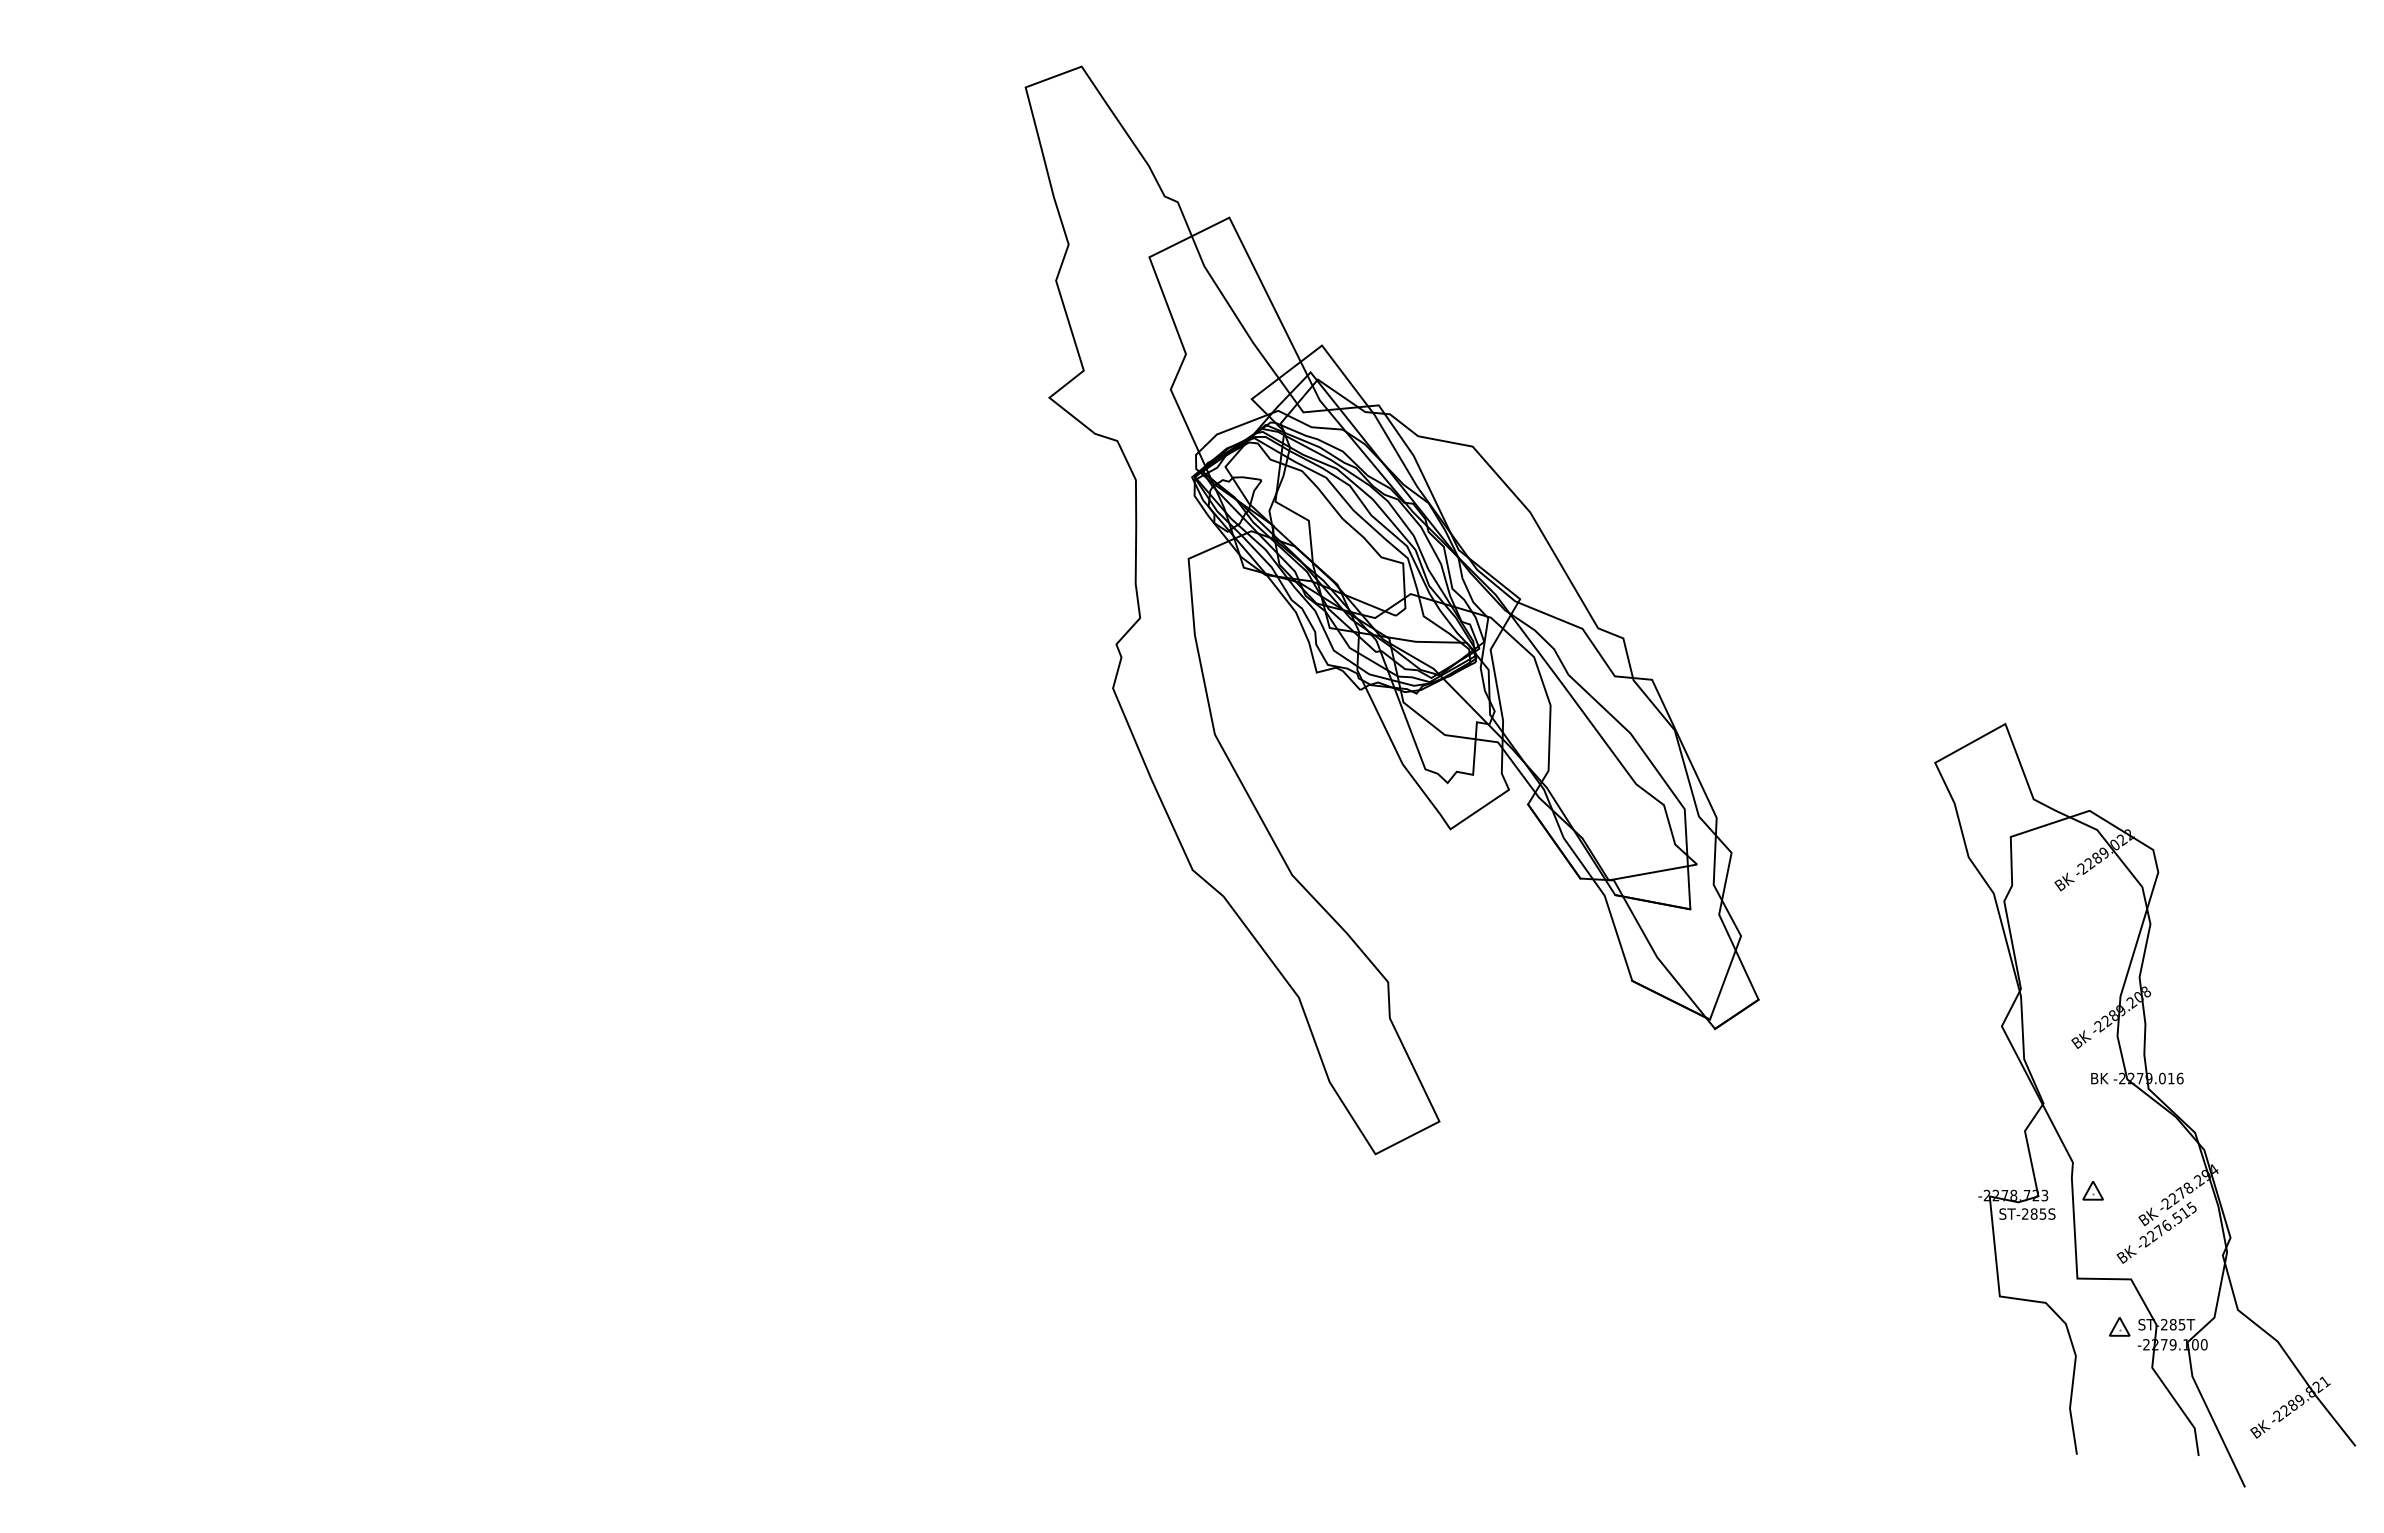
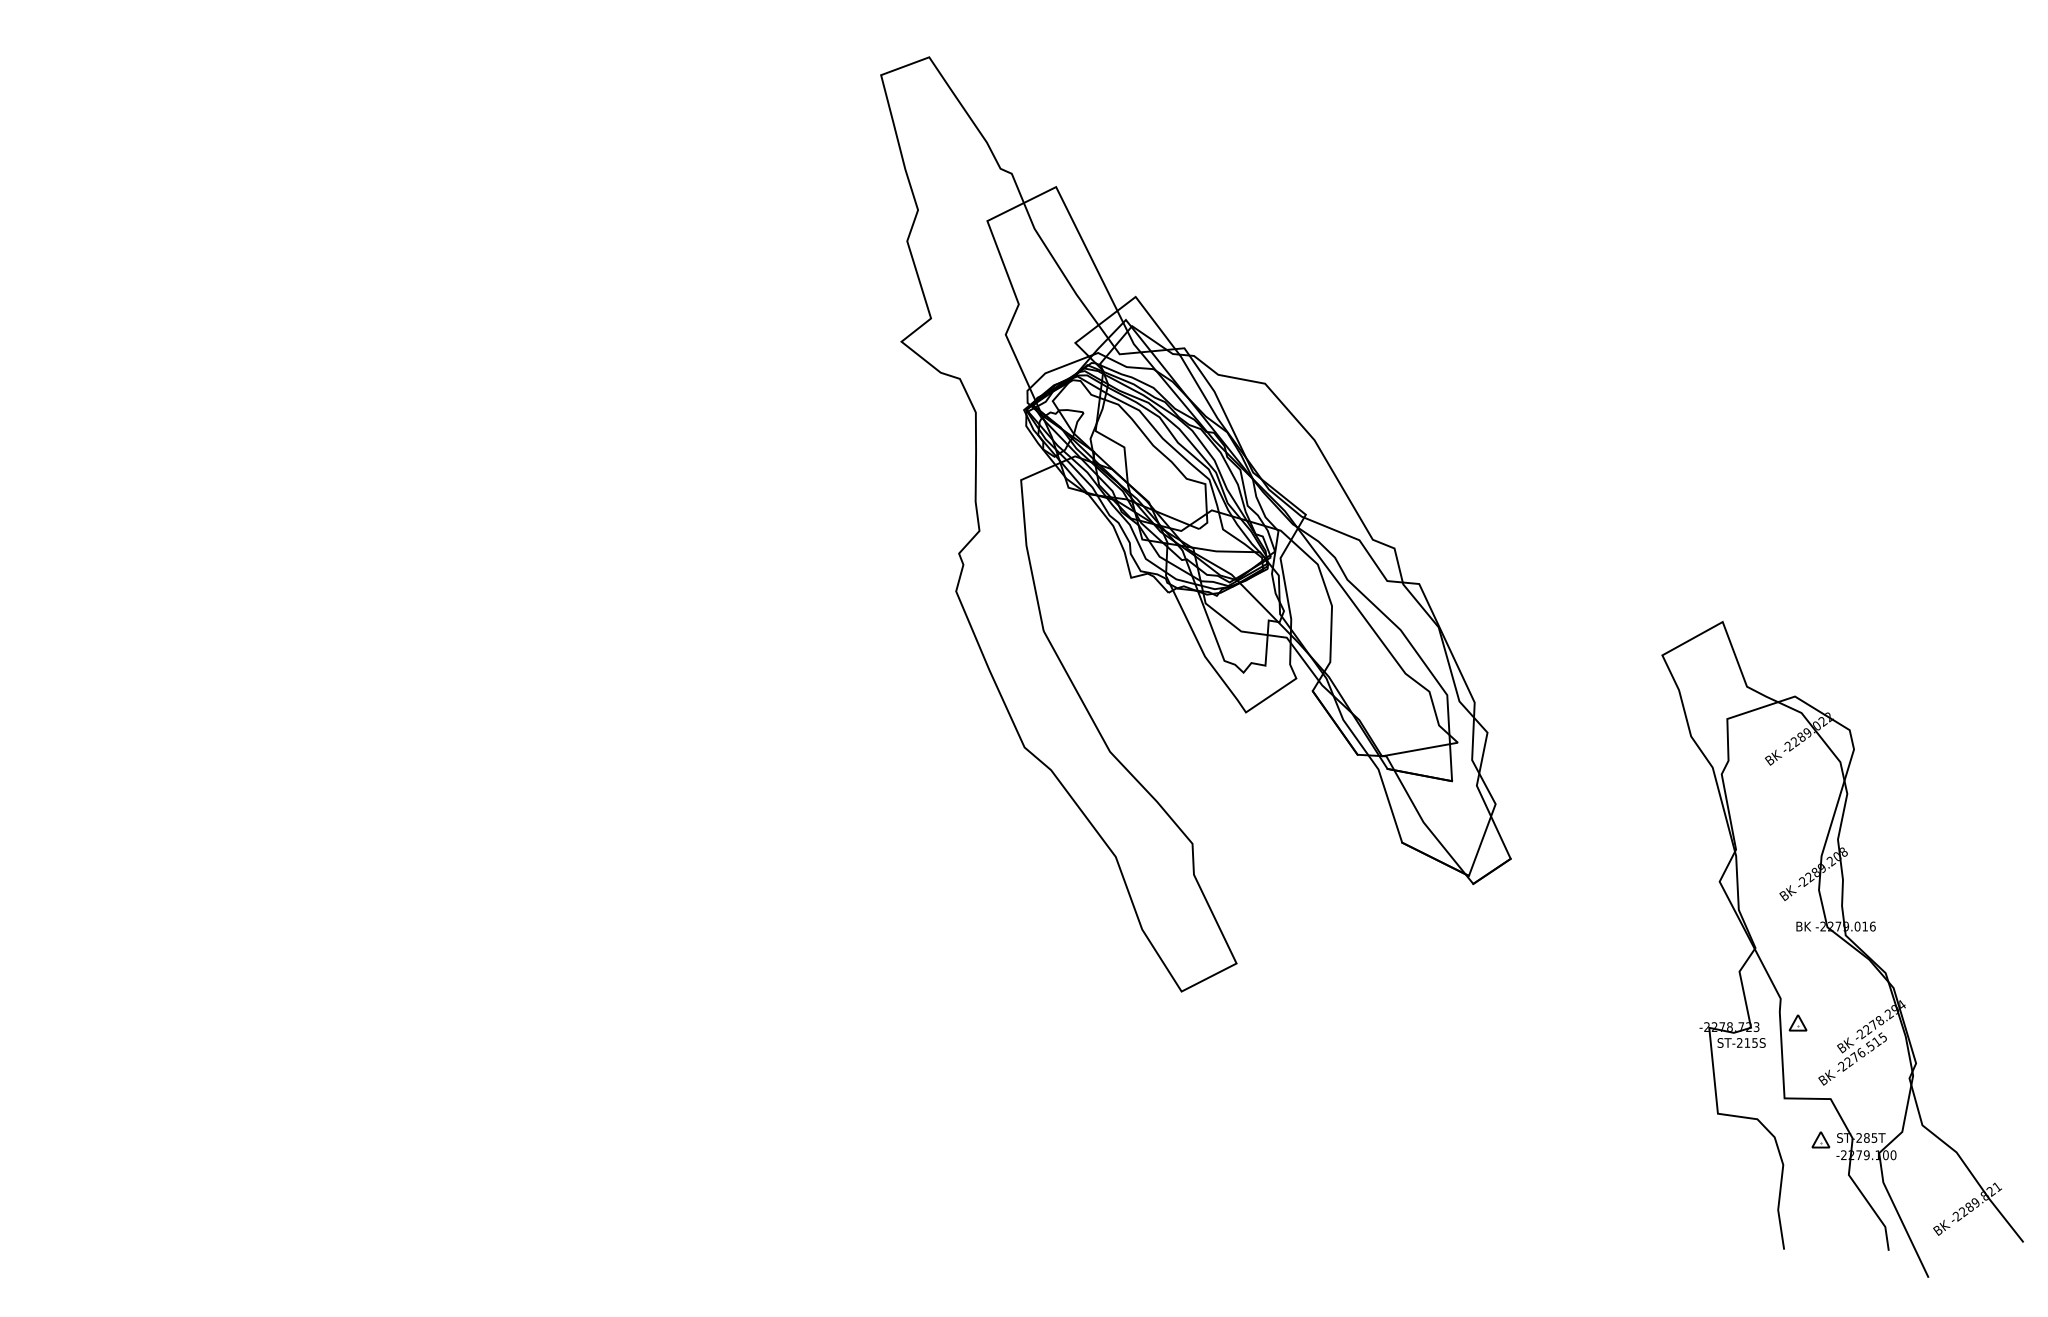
text: (2033, 1213) -> (1746, 1042), ST-285S -> ST-215S

